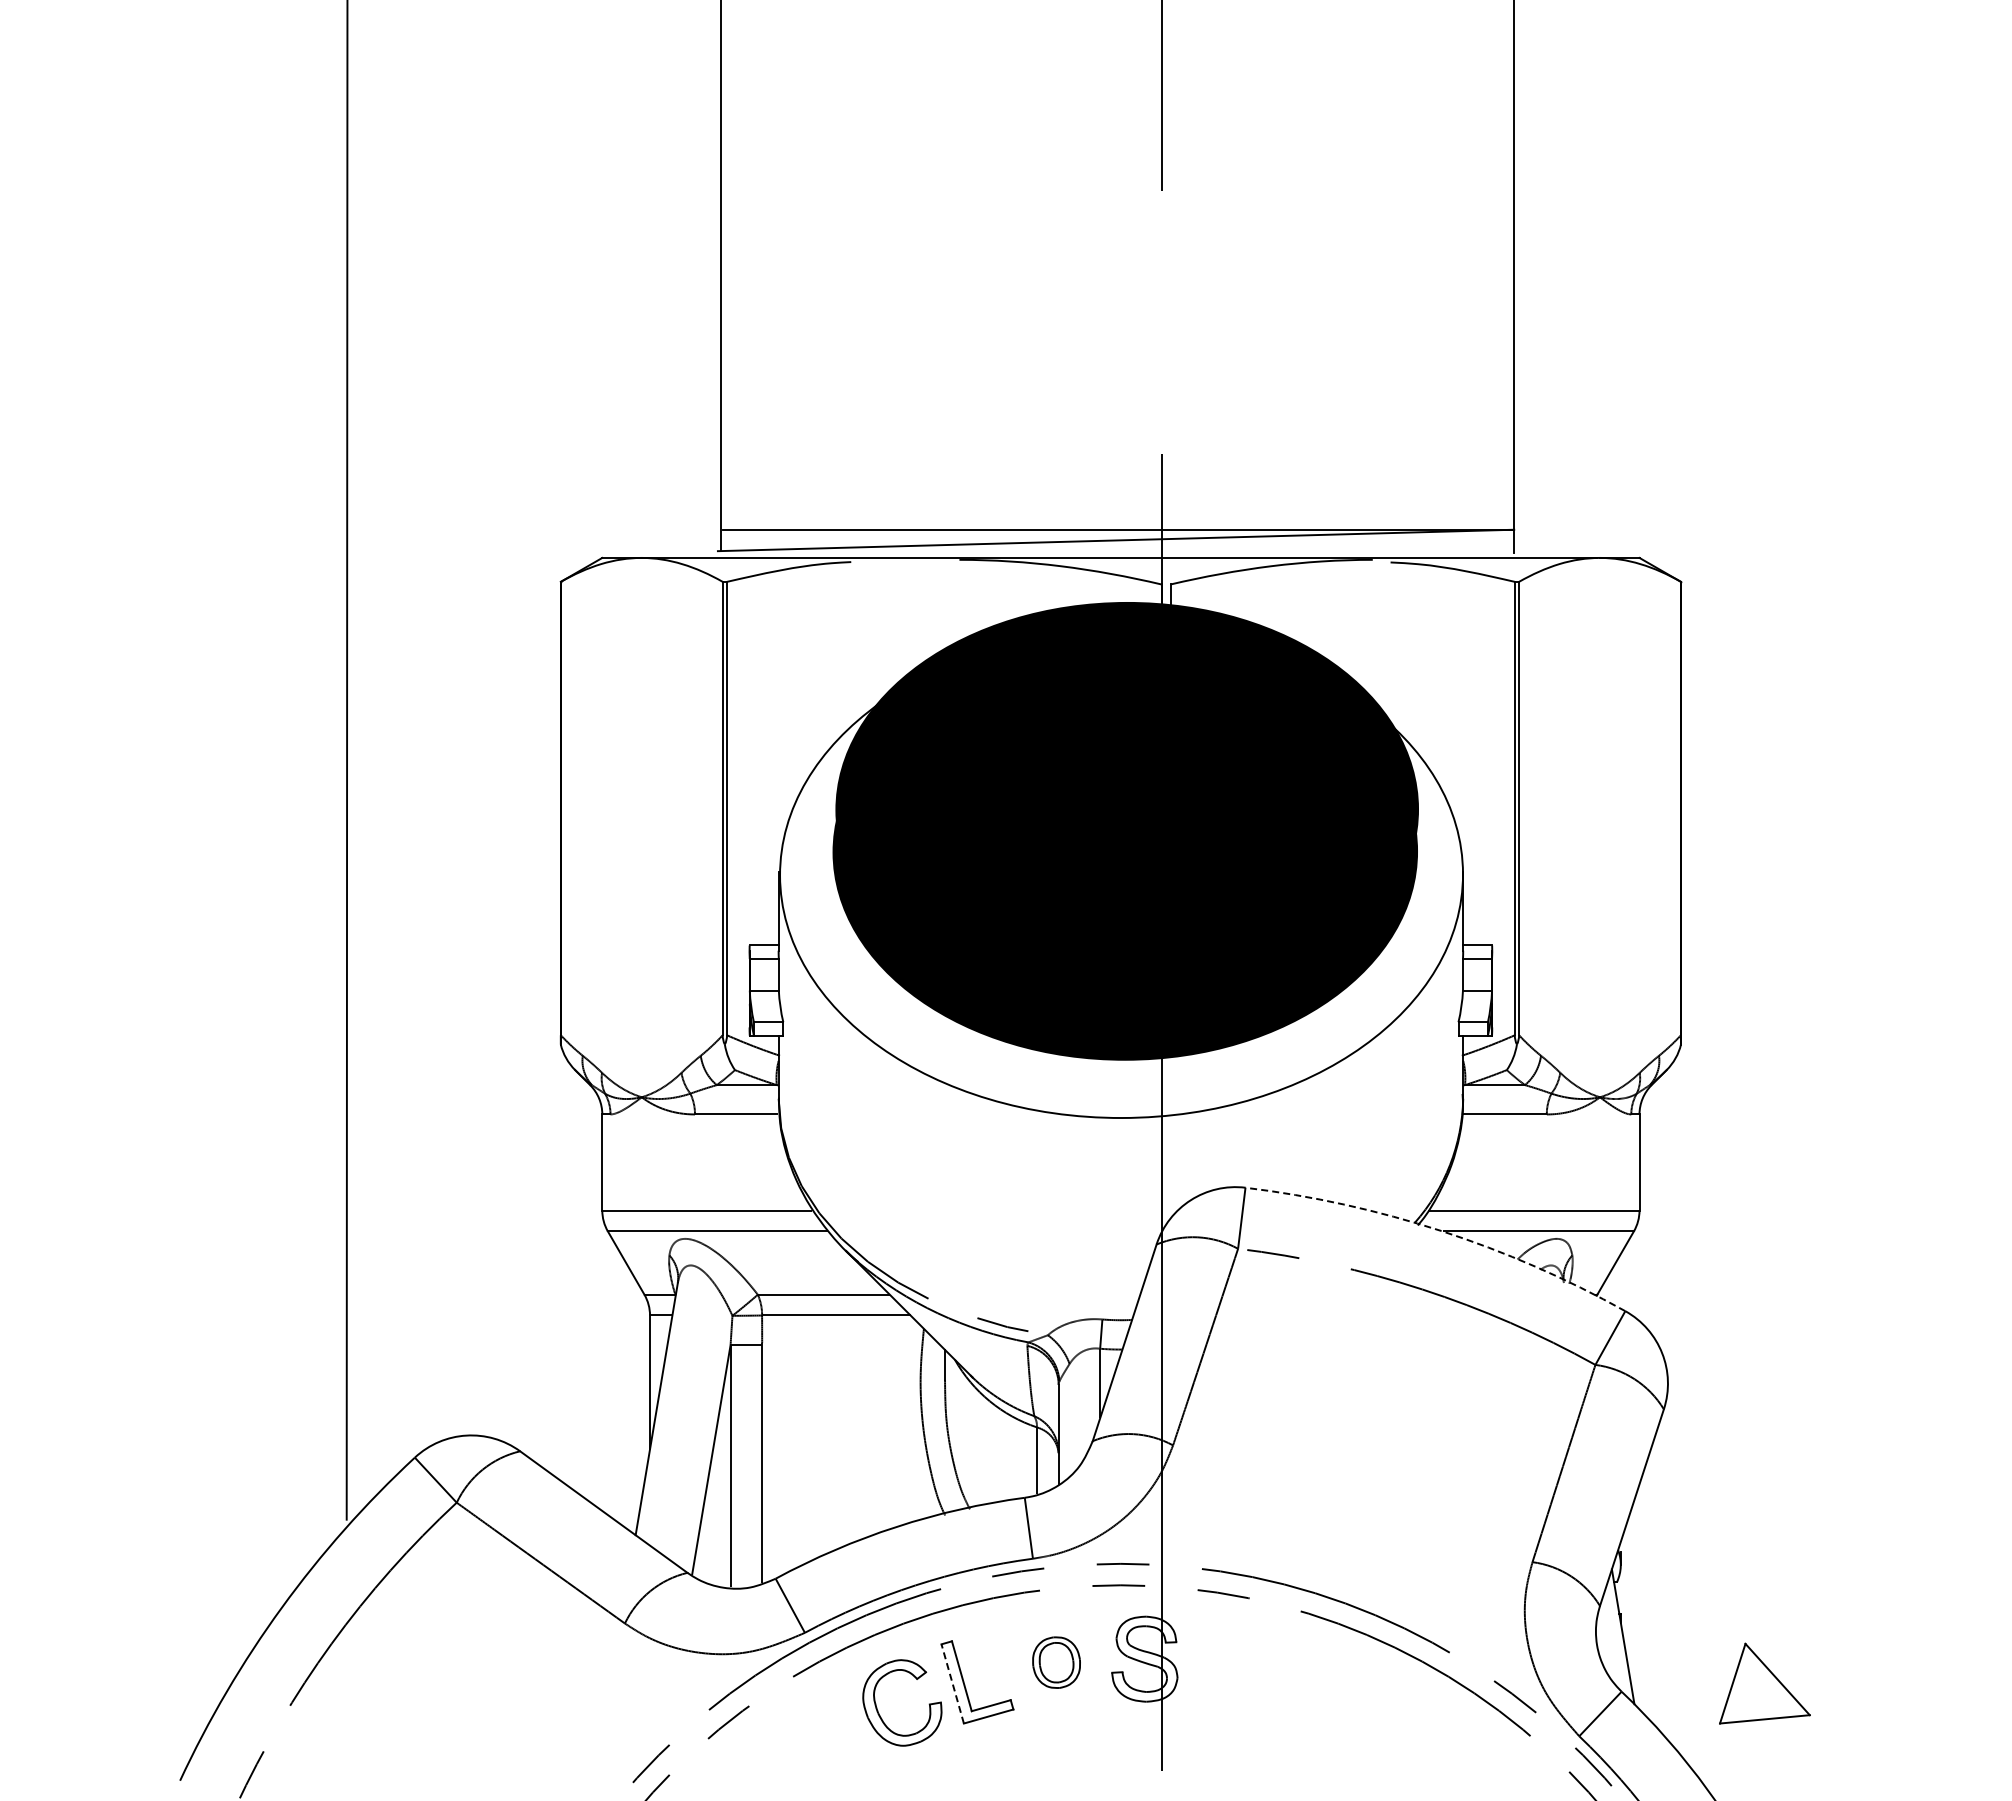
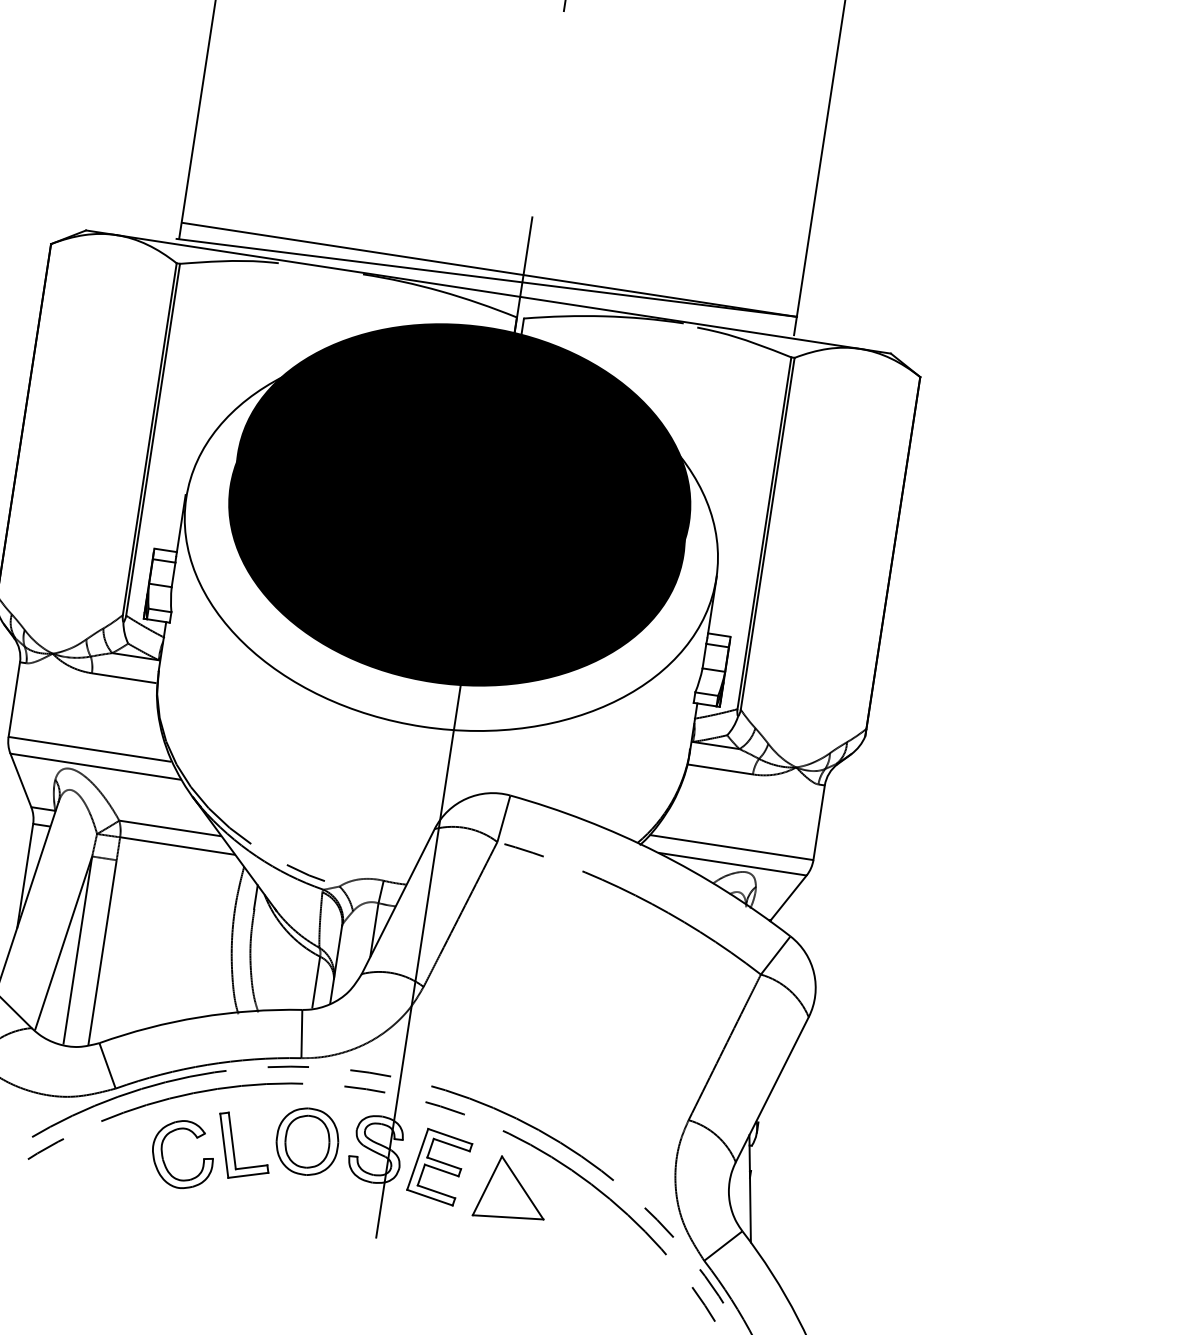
arc: (1441, 1231) -> (657, 852), dashed -> solid
part: (1056, 1662) -> (307, 1141), size x1.67
part: (1227, 1669) -> (439, 1167), added
line: (952, 1683) -> (224, 1145), dashed -> solid
part: (1764, 1683) -> (512, 1189), moved

